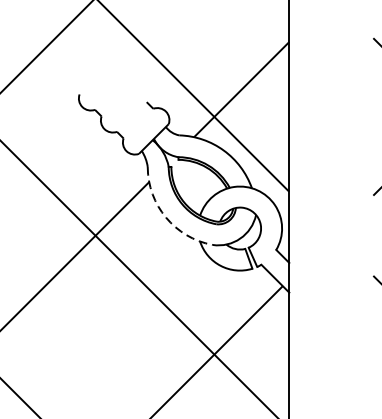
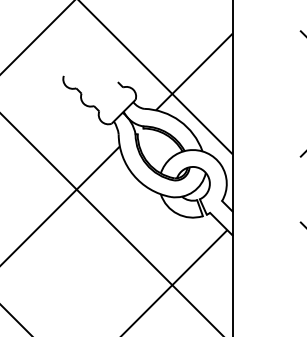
arc: (166, 218) -> (133, 175), dashed -> solid

